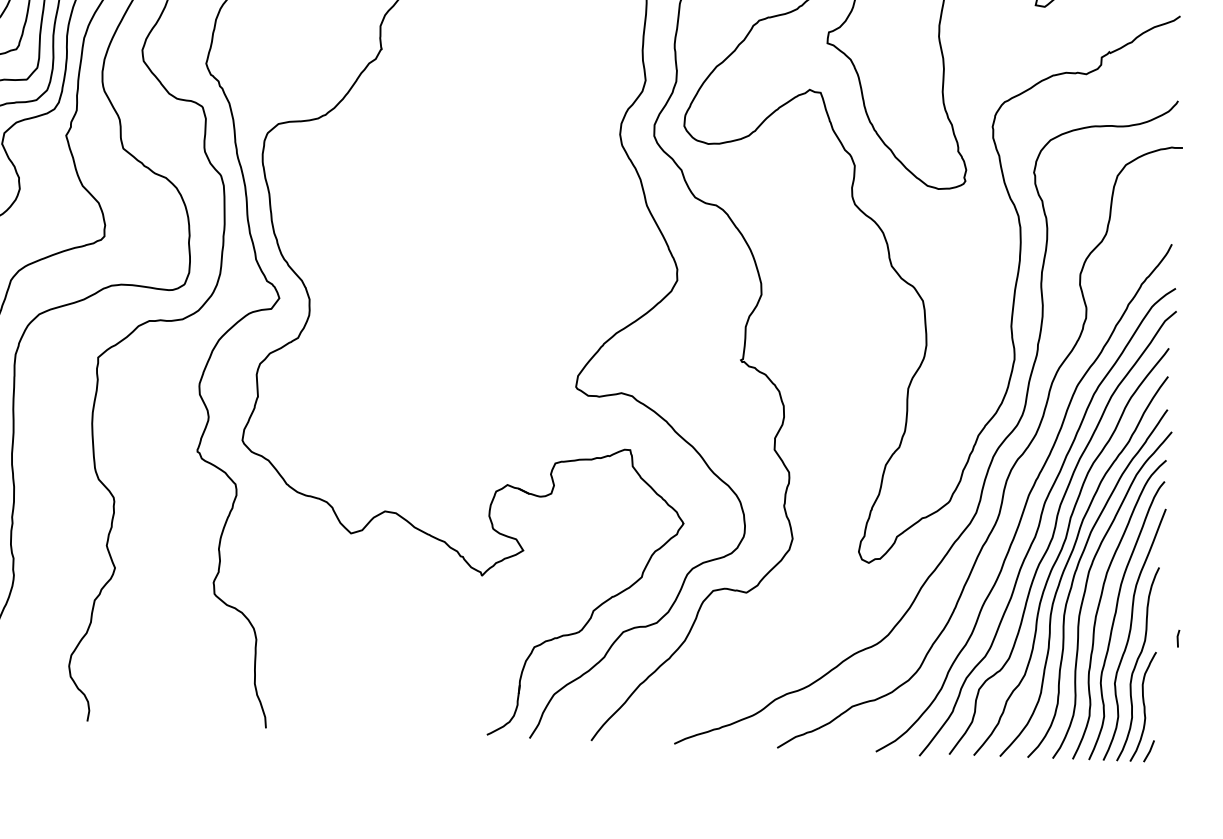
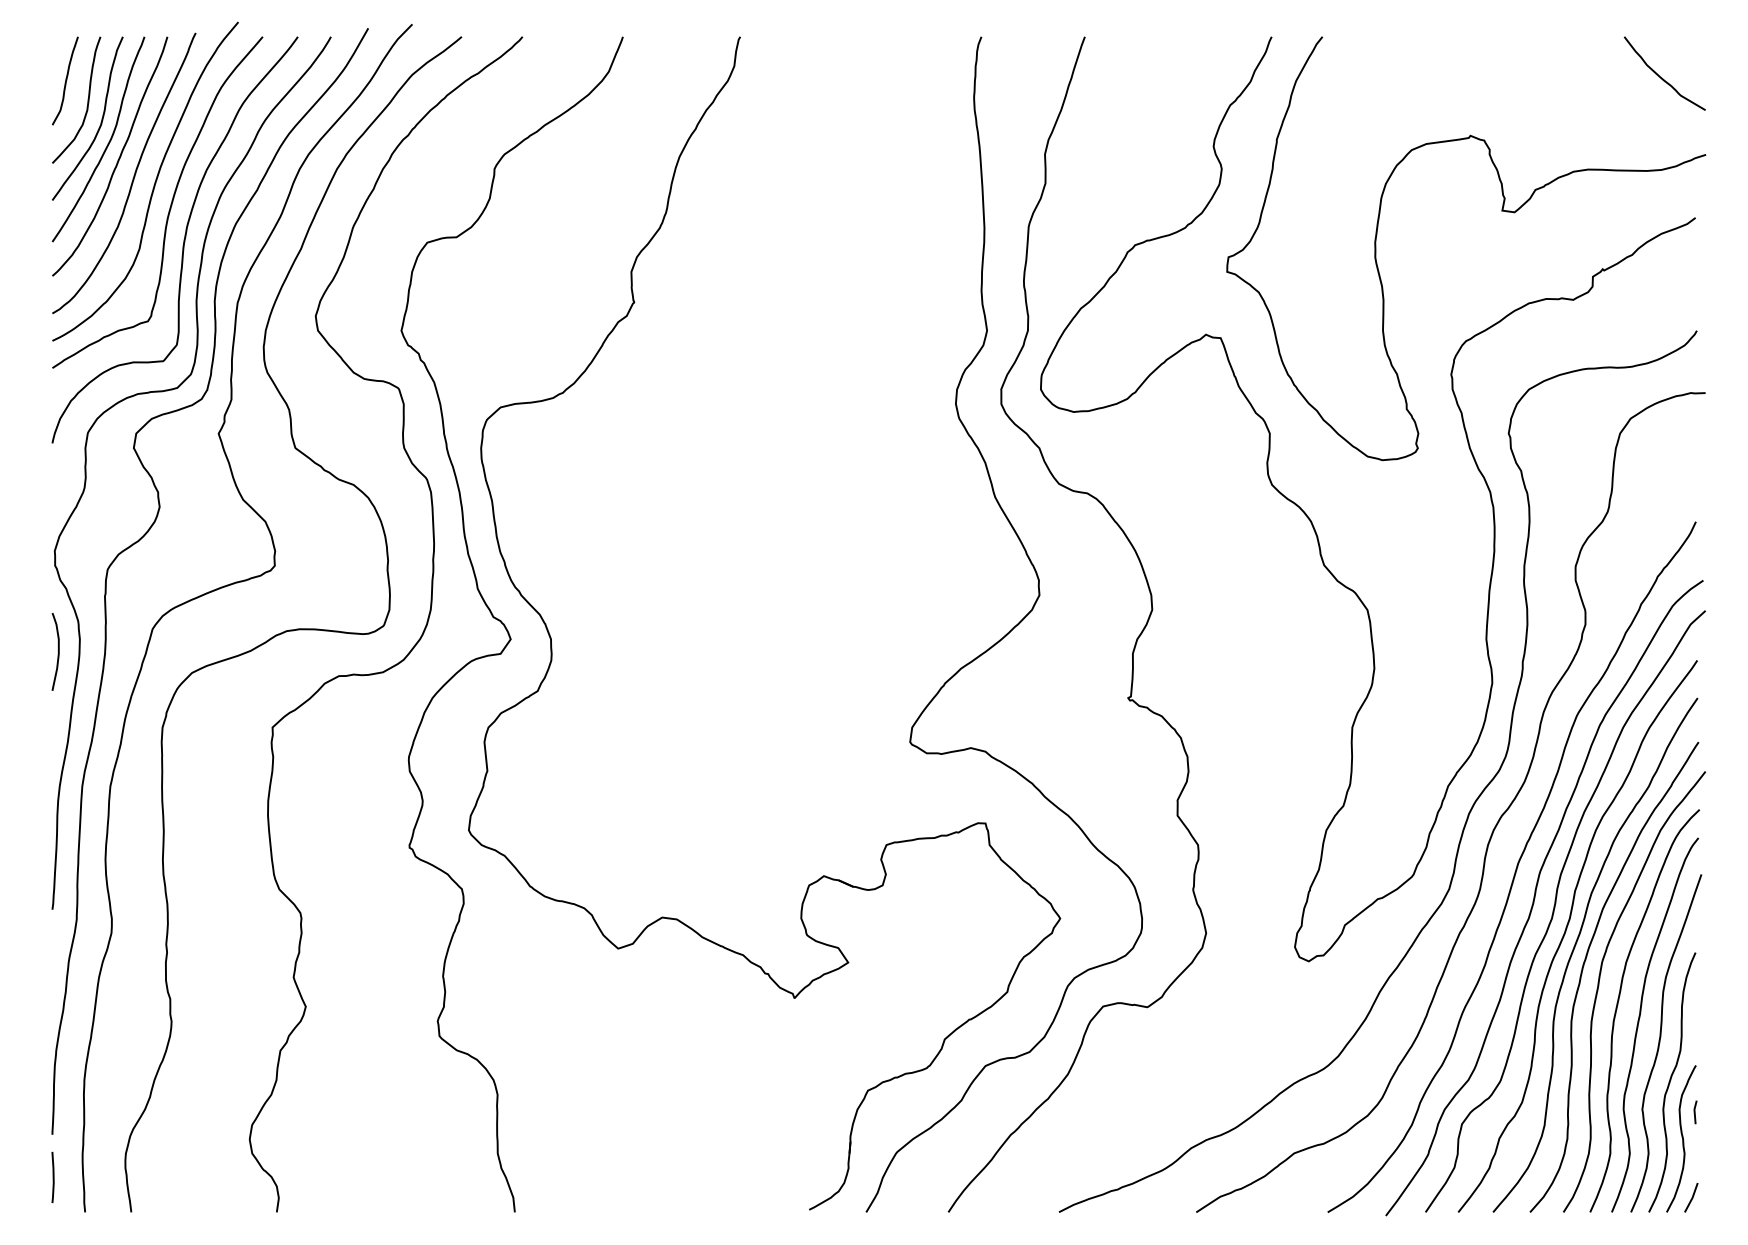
line: (1178, 638) -> (1695, 1112), moved

